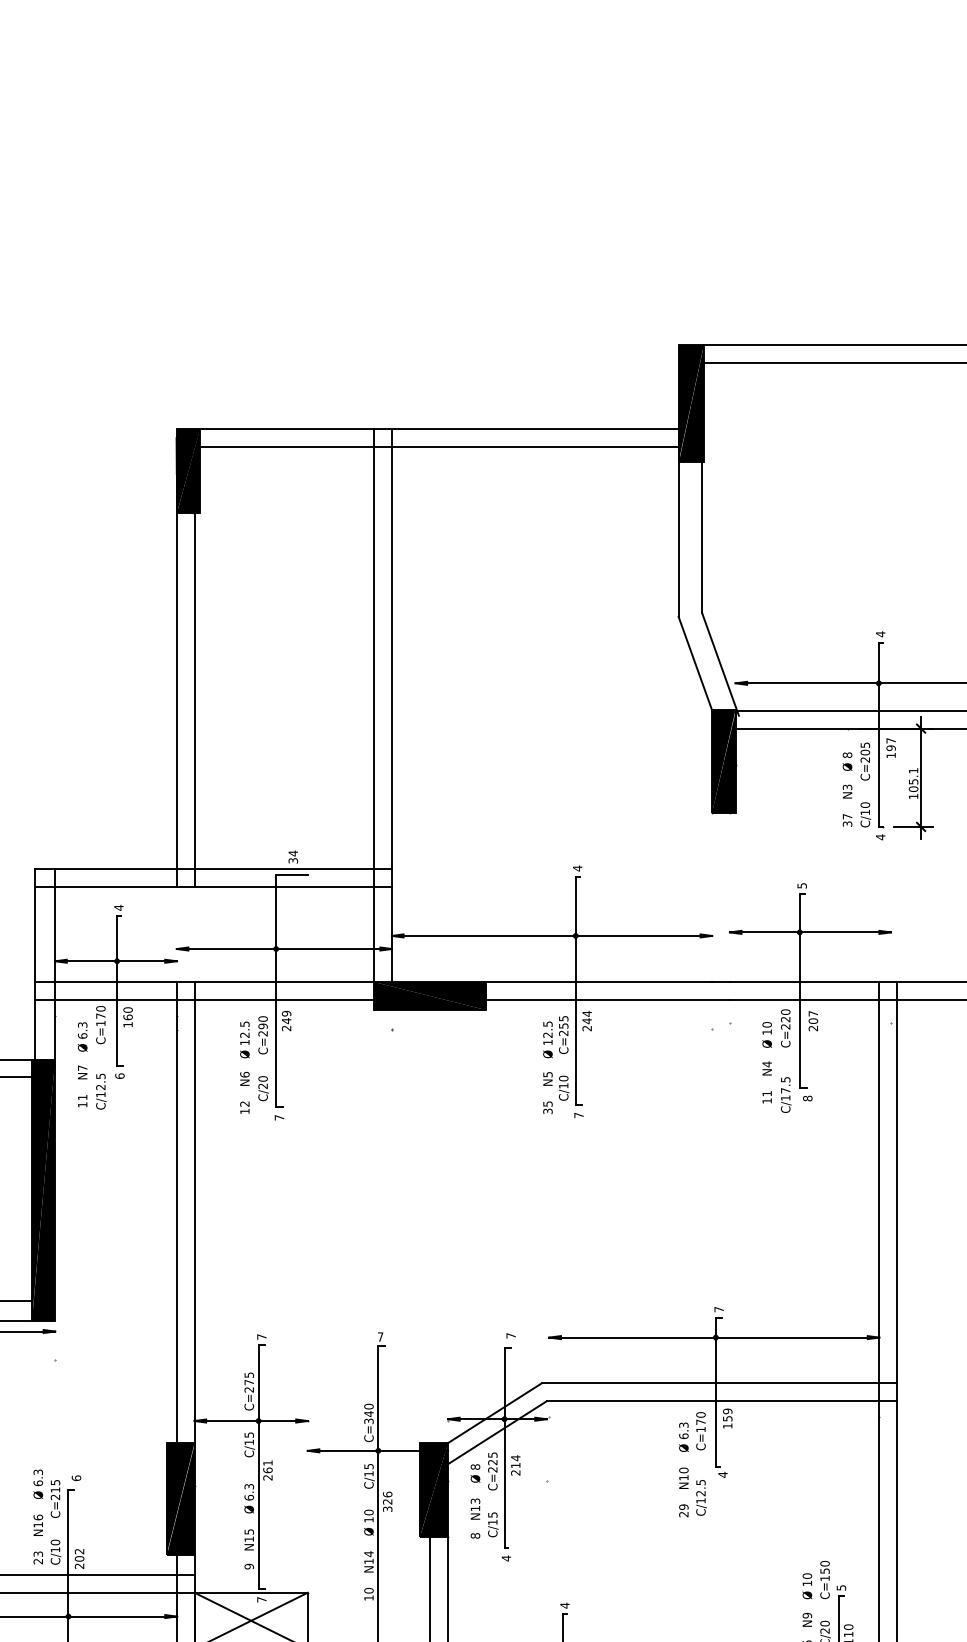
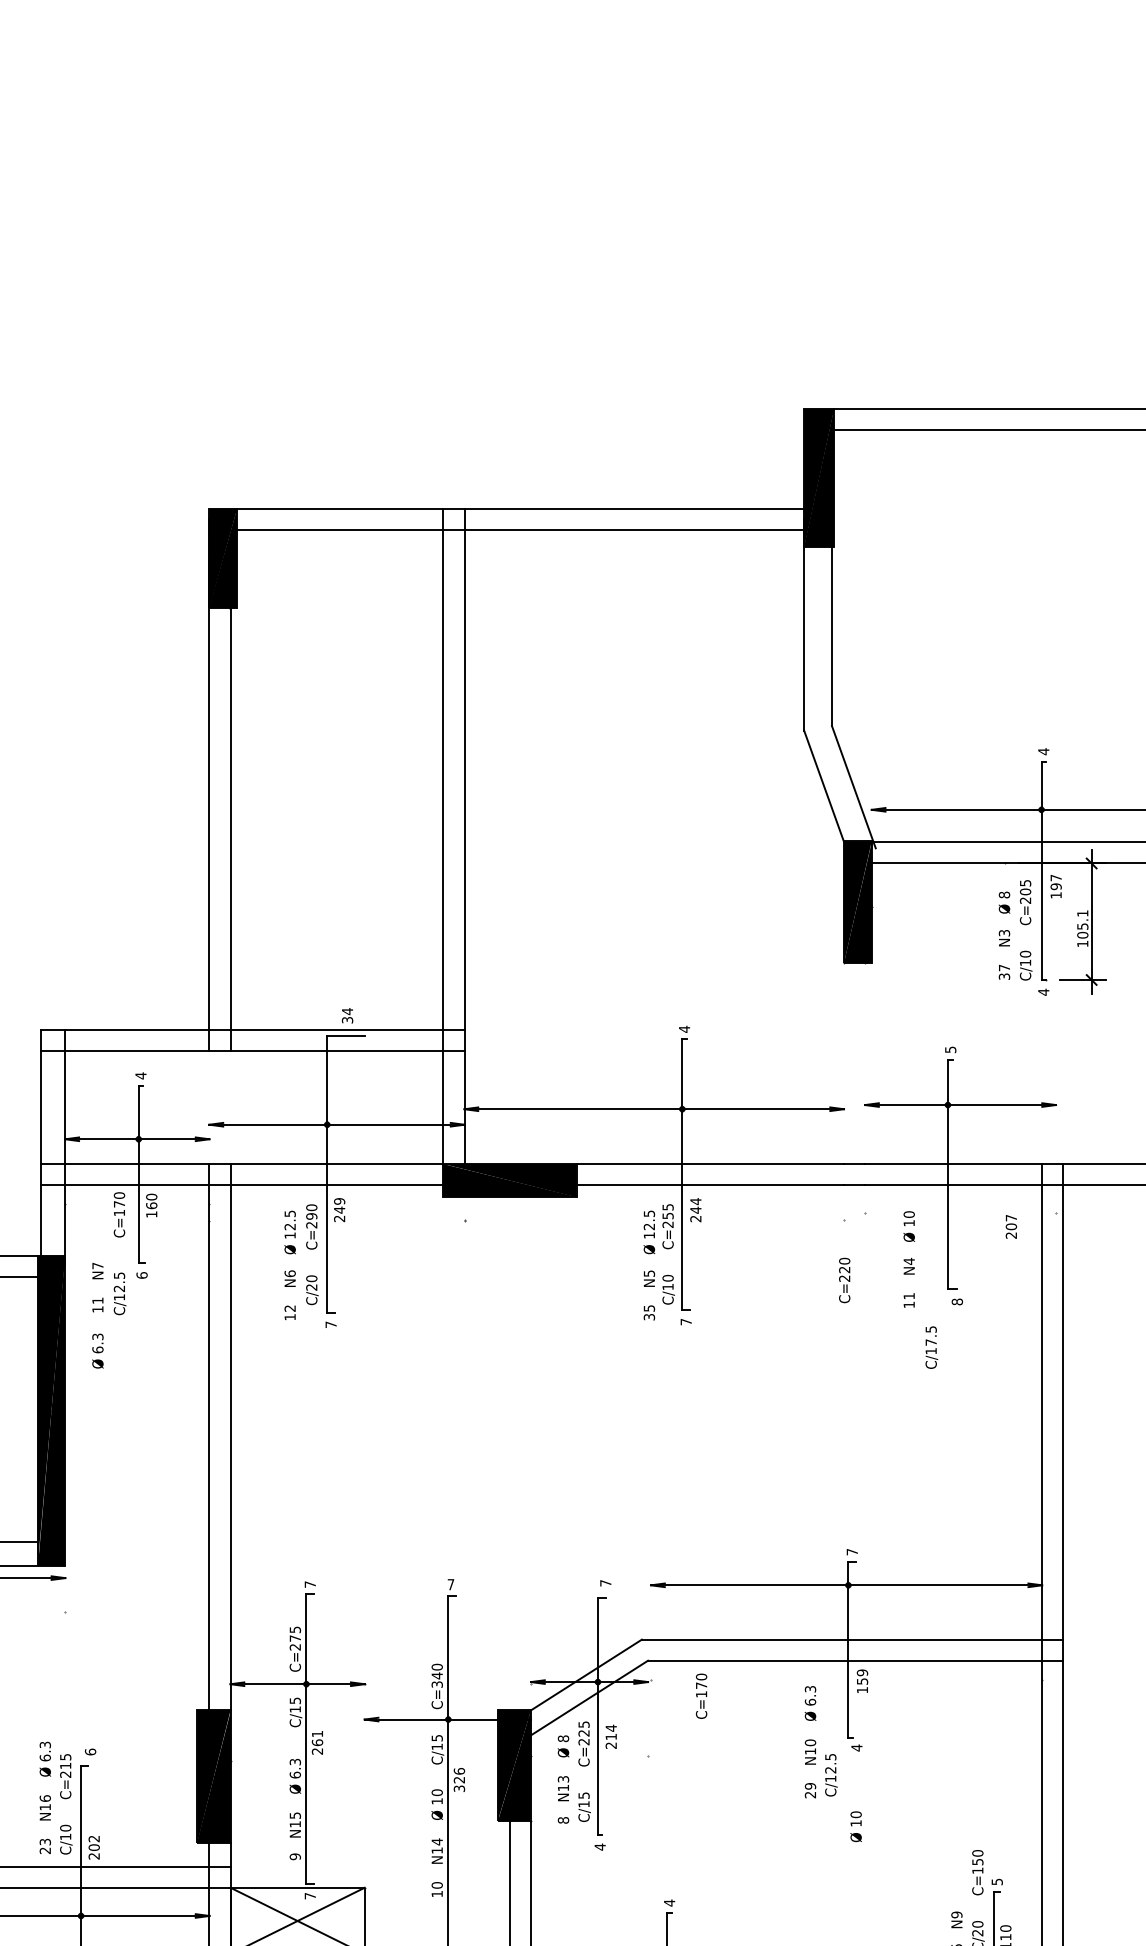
text: (813, 1021) -> (1011, 1227), moved
text: (785, 1028) -> (844, 1280), moved
text: (82, 1036) -> (97, 1350), moved
text: (786, 1094) -> (932, 1346), moved
text: (700, 1431) -> (701, 1696), moved
text: (807, 1586) -> (856, 1827), moved

